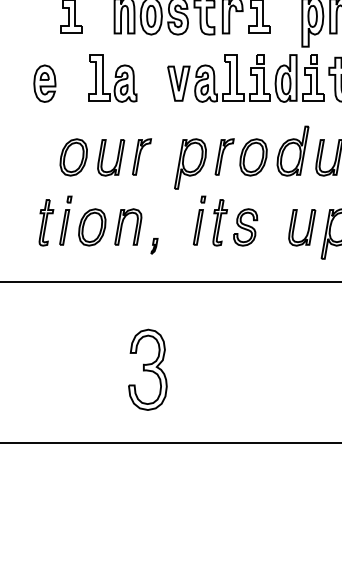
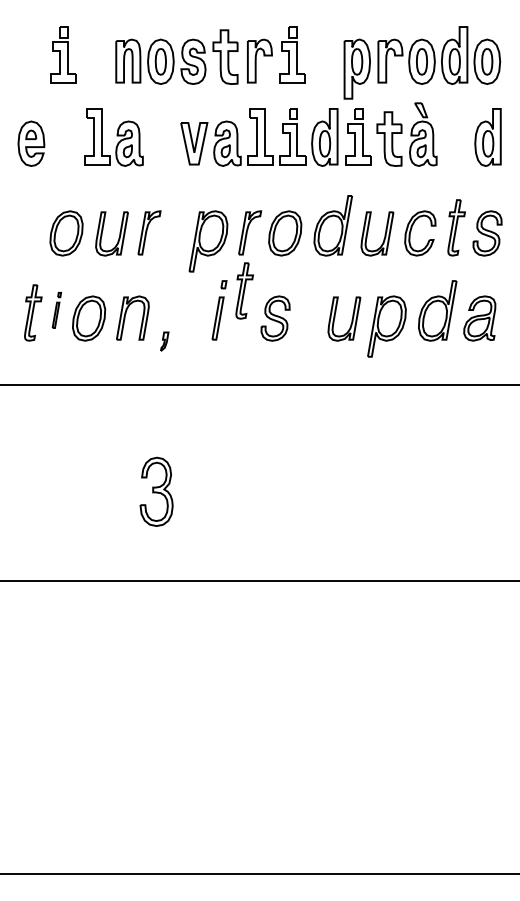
part: (65, 220) -> (56, 310), size x0.6
part: (220, 222) -> (244, 290), moved
part: (147, 369) -> (156, 491), size x0.7

